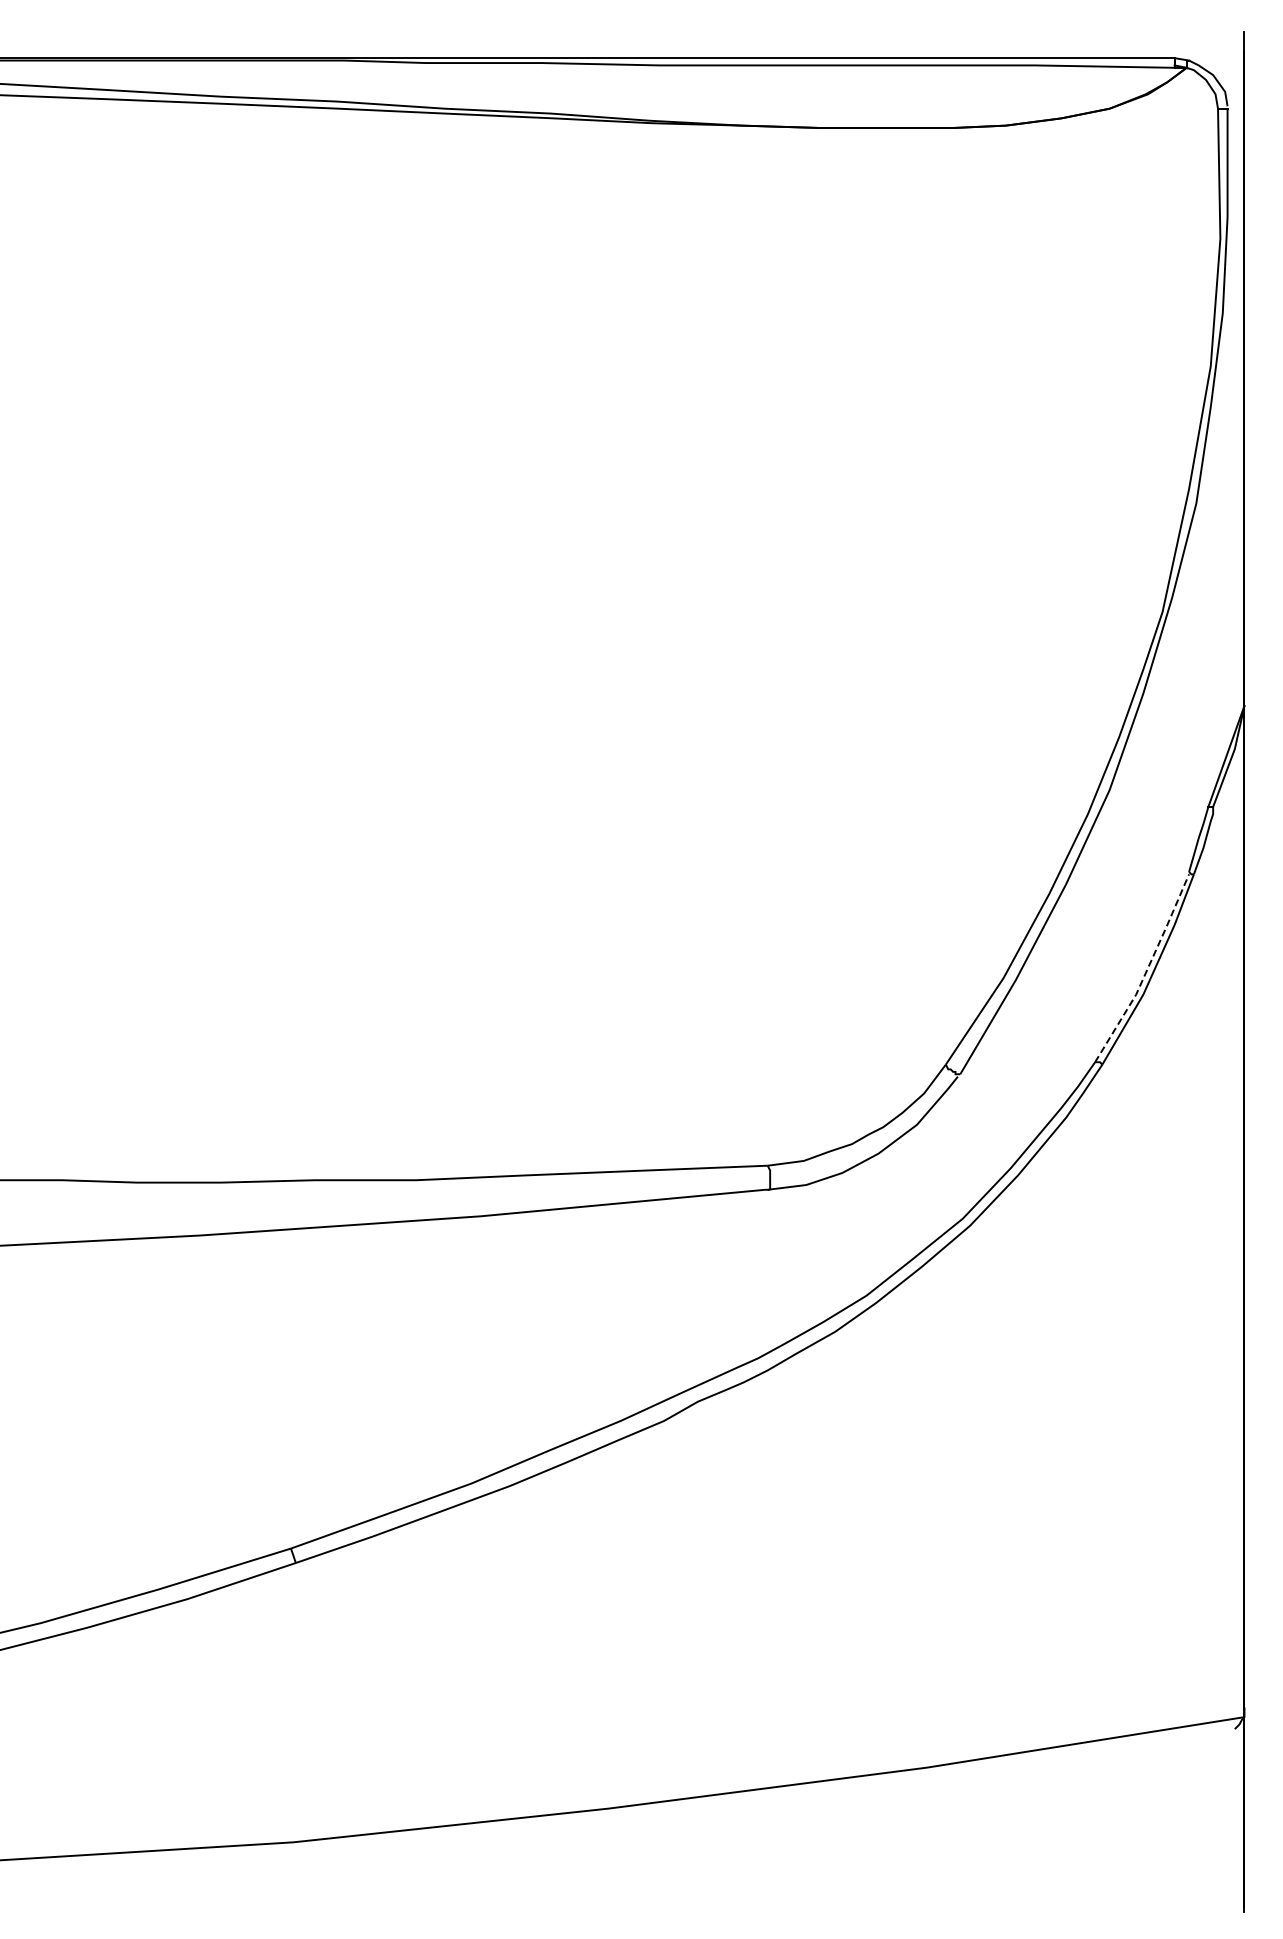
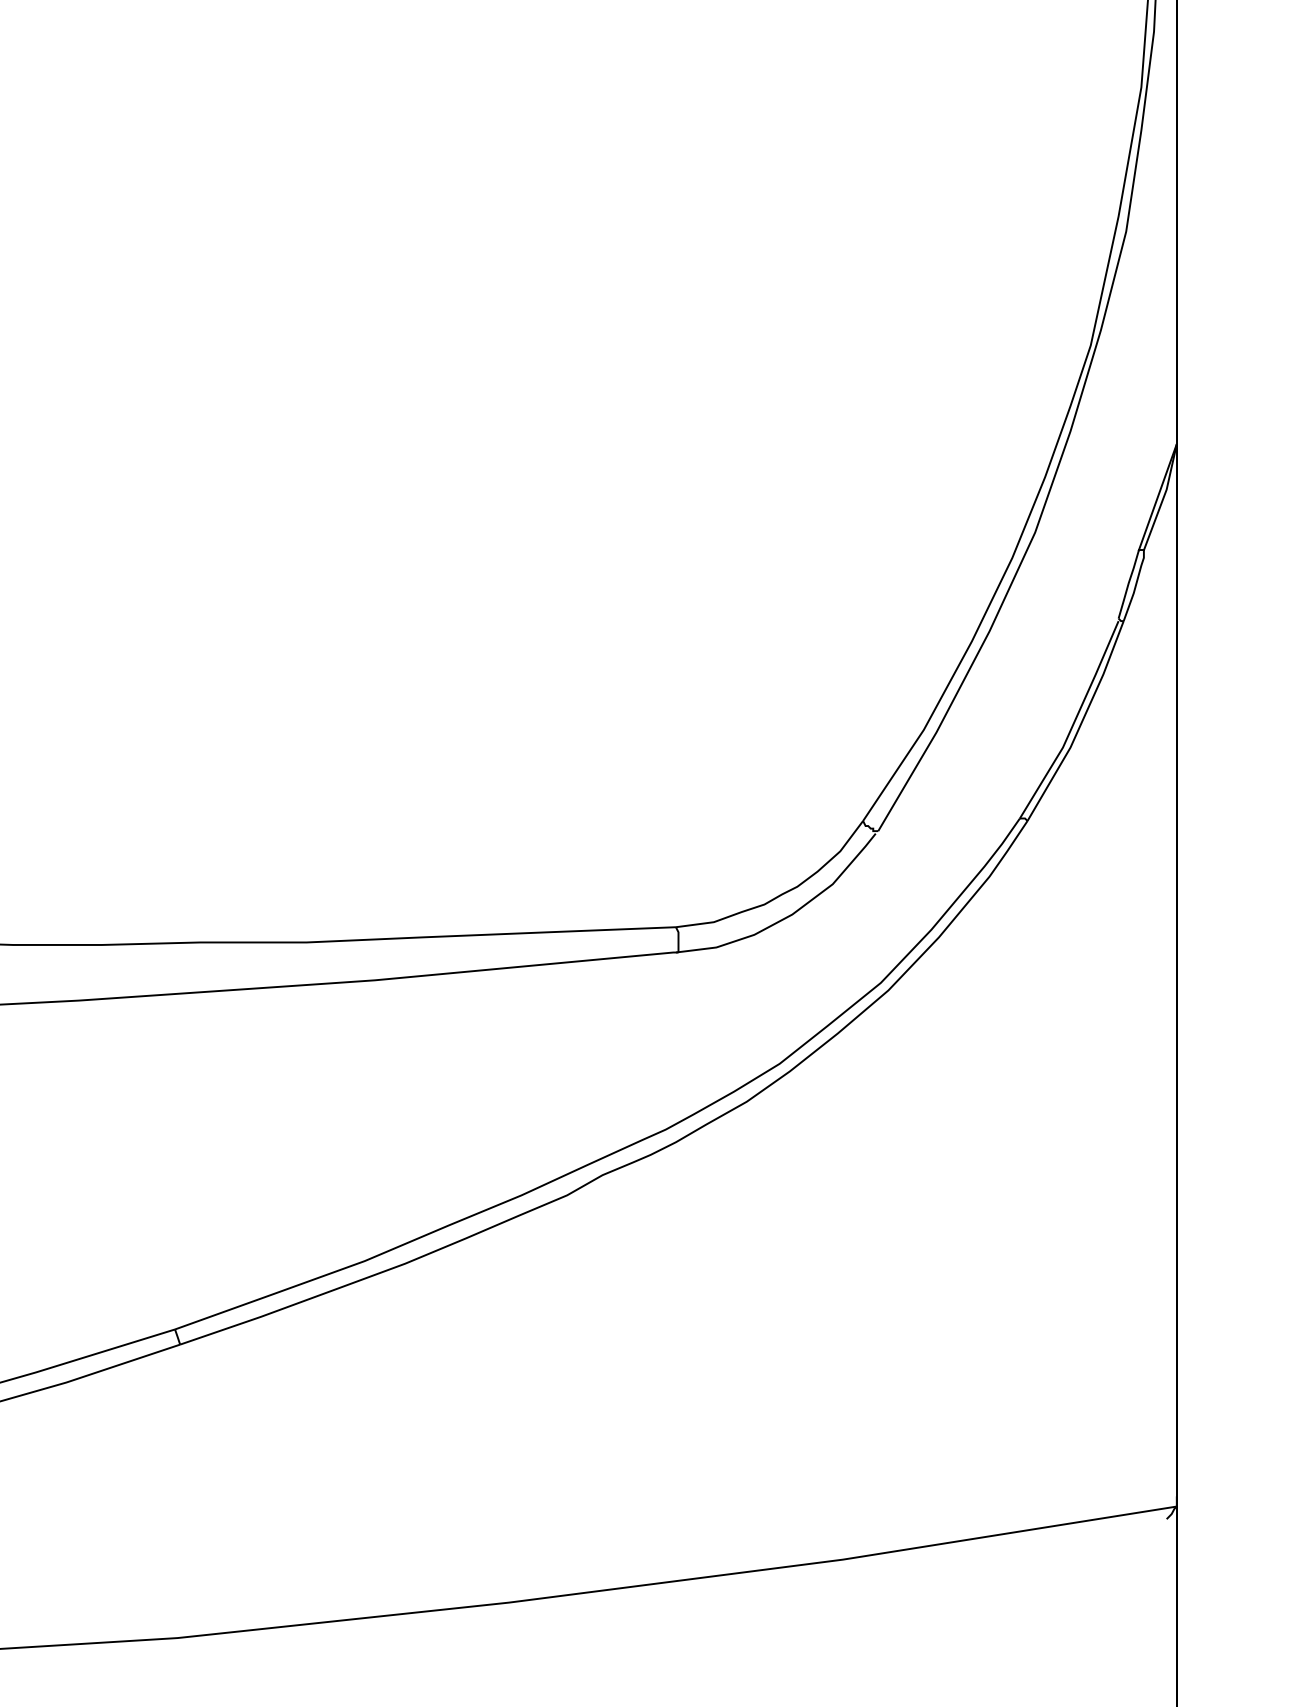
line: (1147, 970) -> (1074, 722), dashed -> solid

